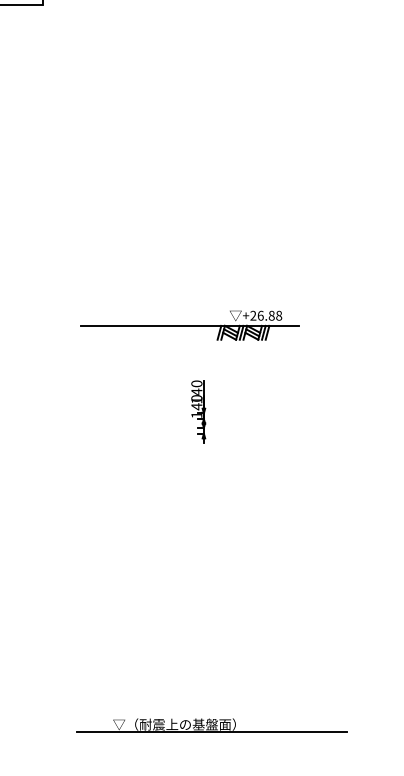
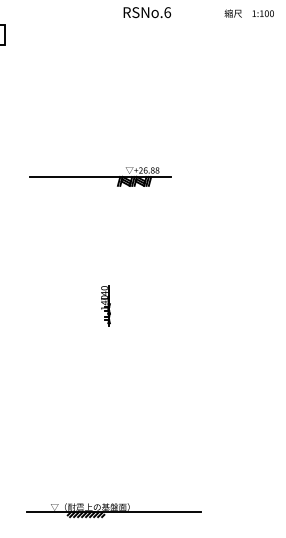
part: (190, 325) -> (100, 176), moved
hatch: (168, 735) -> (86, 514), added

